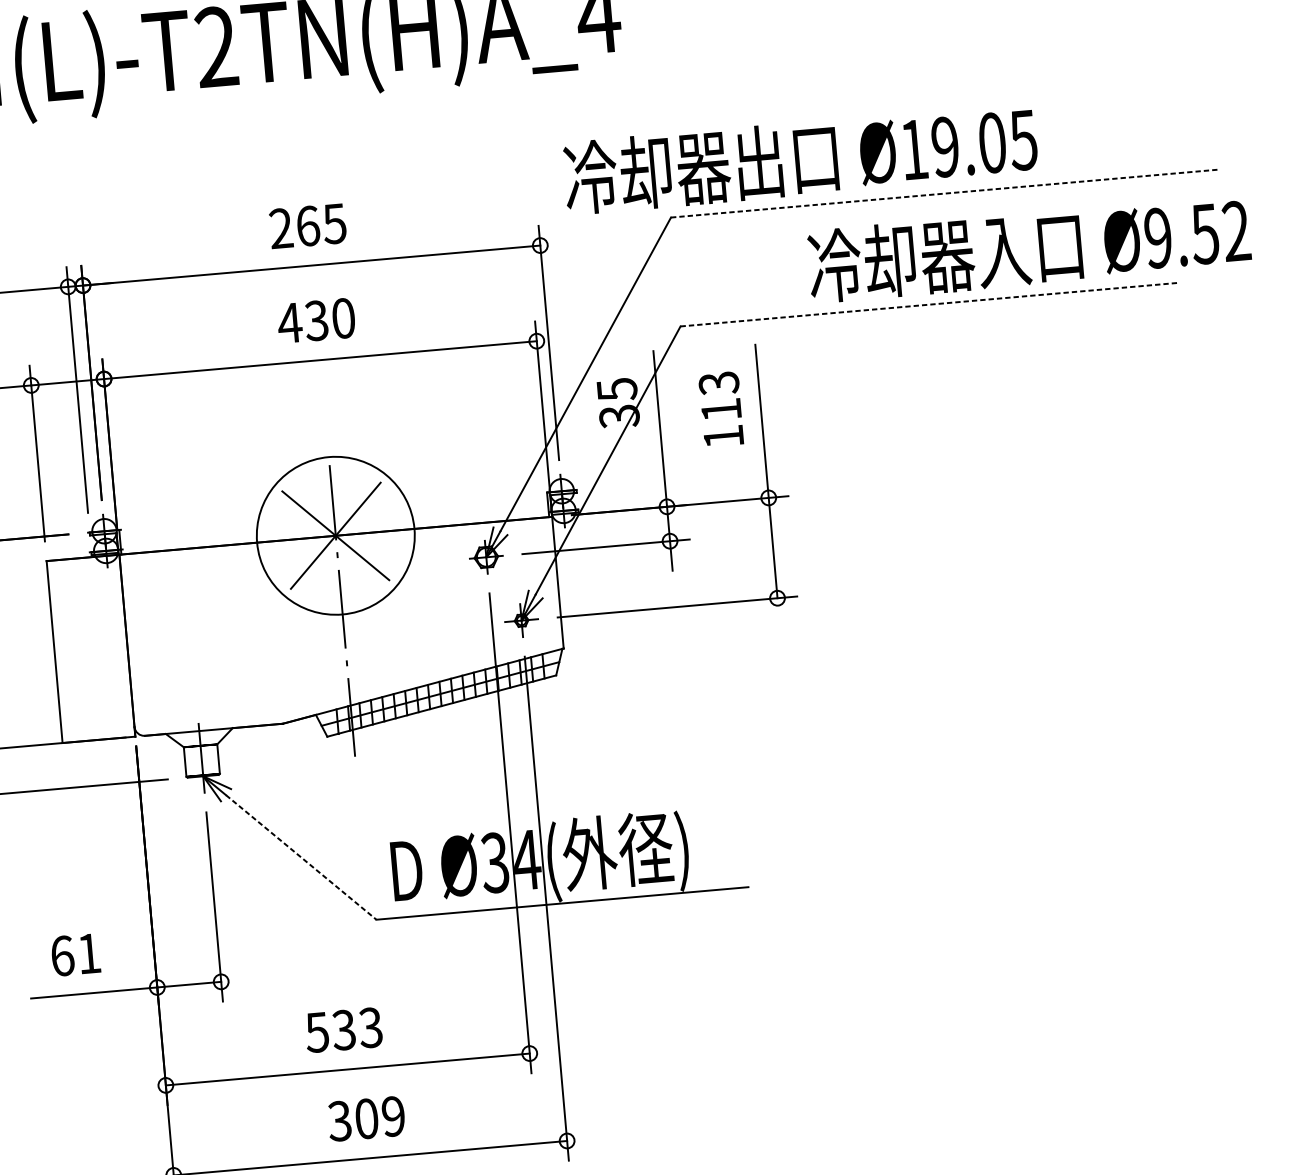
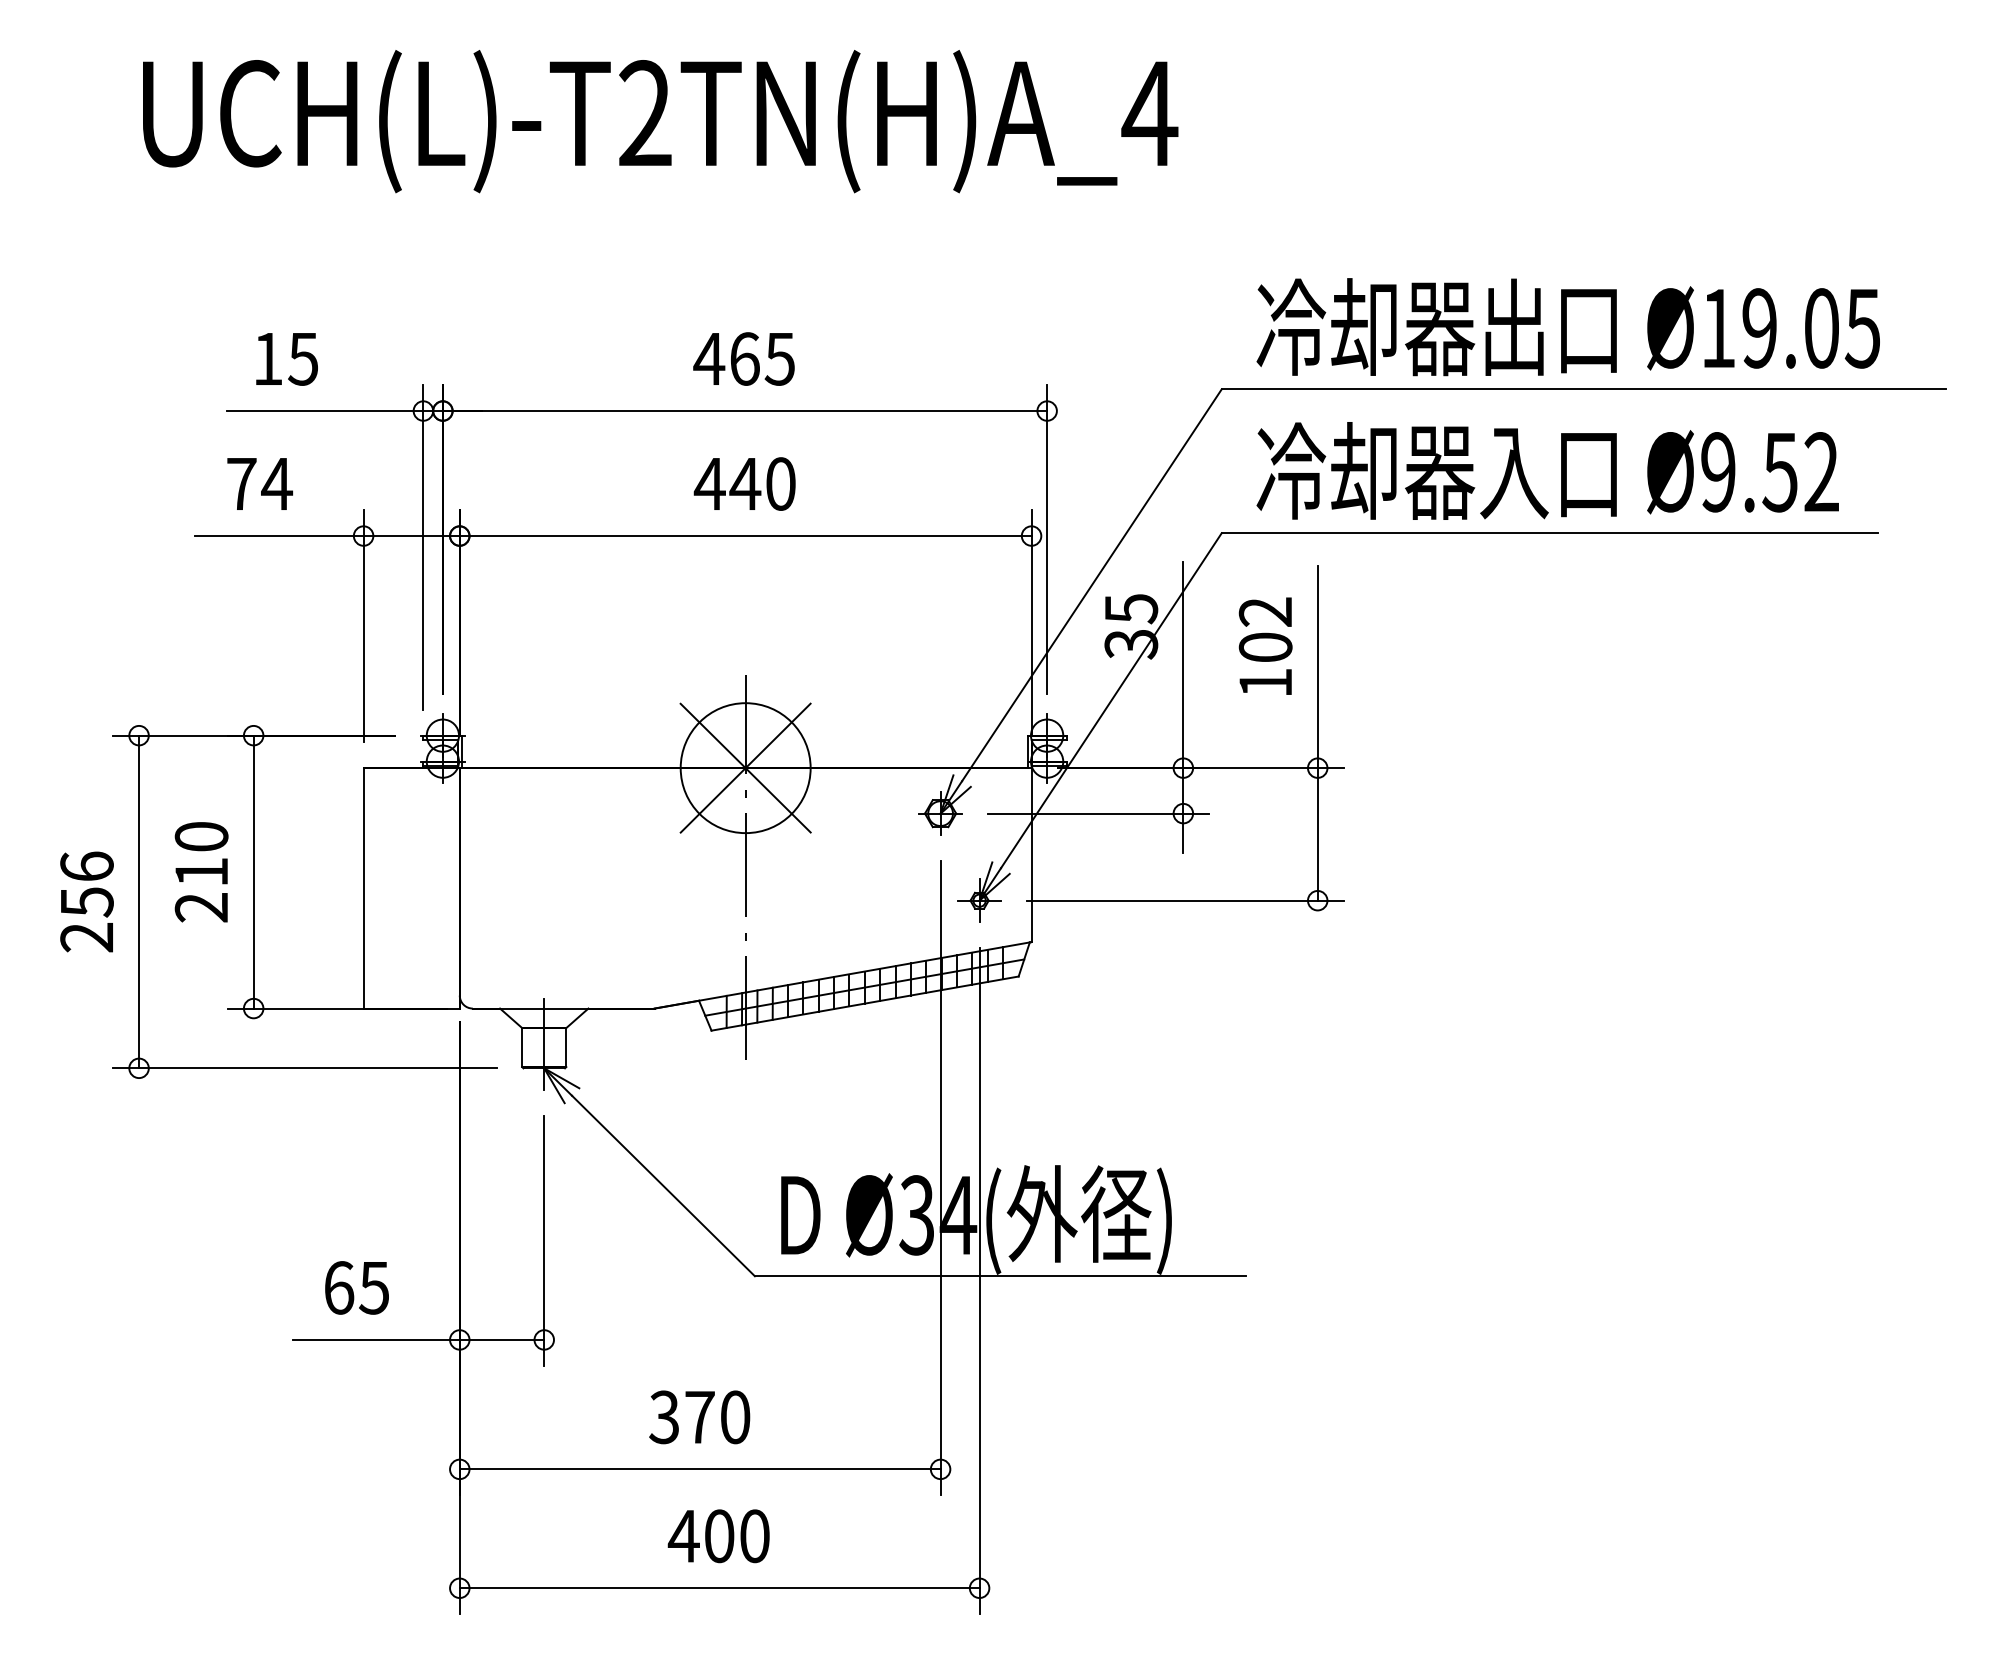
text: (799, 159) -> (1567, 327), moved
line: (945, 193) -> (1584, 389), dashed -> solid
text: (281, 228) -> (709, 358), 265 -> 465
text: (1028, 248) -> (1547, 470), moved
line: (929, 304) -> (1550, 533), dashed -> solid
text: (316, 320) -> (745, 483), 430 -> 440
text: (720, 396) -> (1265, 629), 113 -> 102
circle: (335, 536) -> (745, 768), size x0.62
line: (301, 857) -> (663, 1186), dashed -> solid
text: (88, 954) -> (373, 1288), 61 -> 65
text: (343, 1030) -> (699, 1417), 533 -> 370
text: (366, 1119) -> (718, 1536), 309 -> 400

